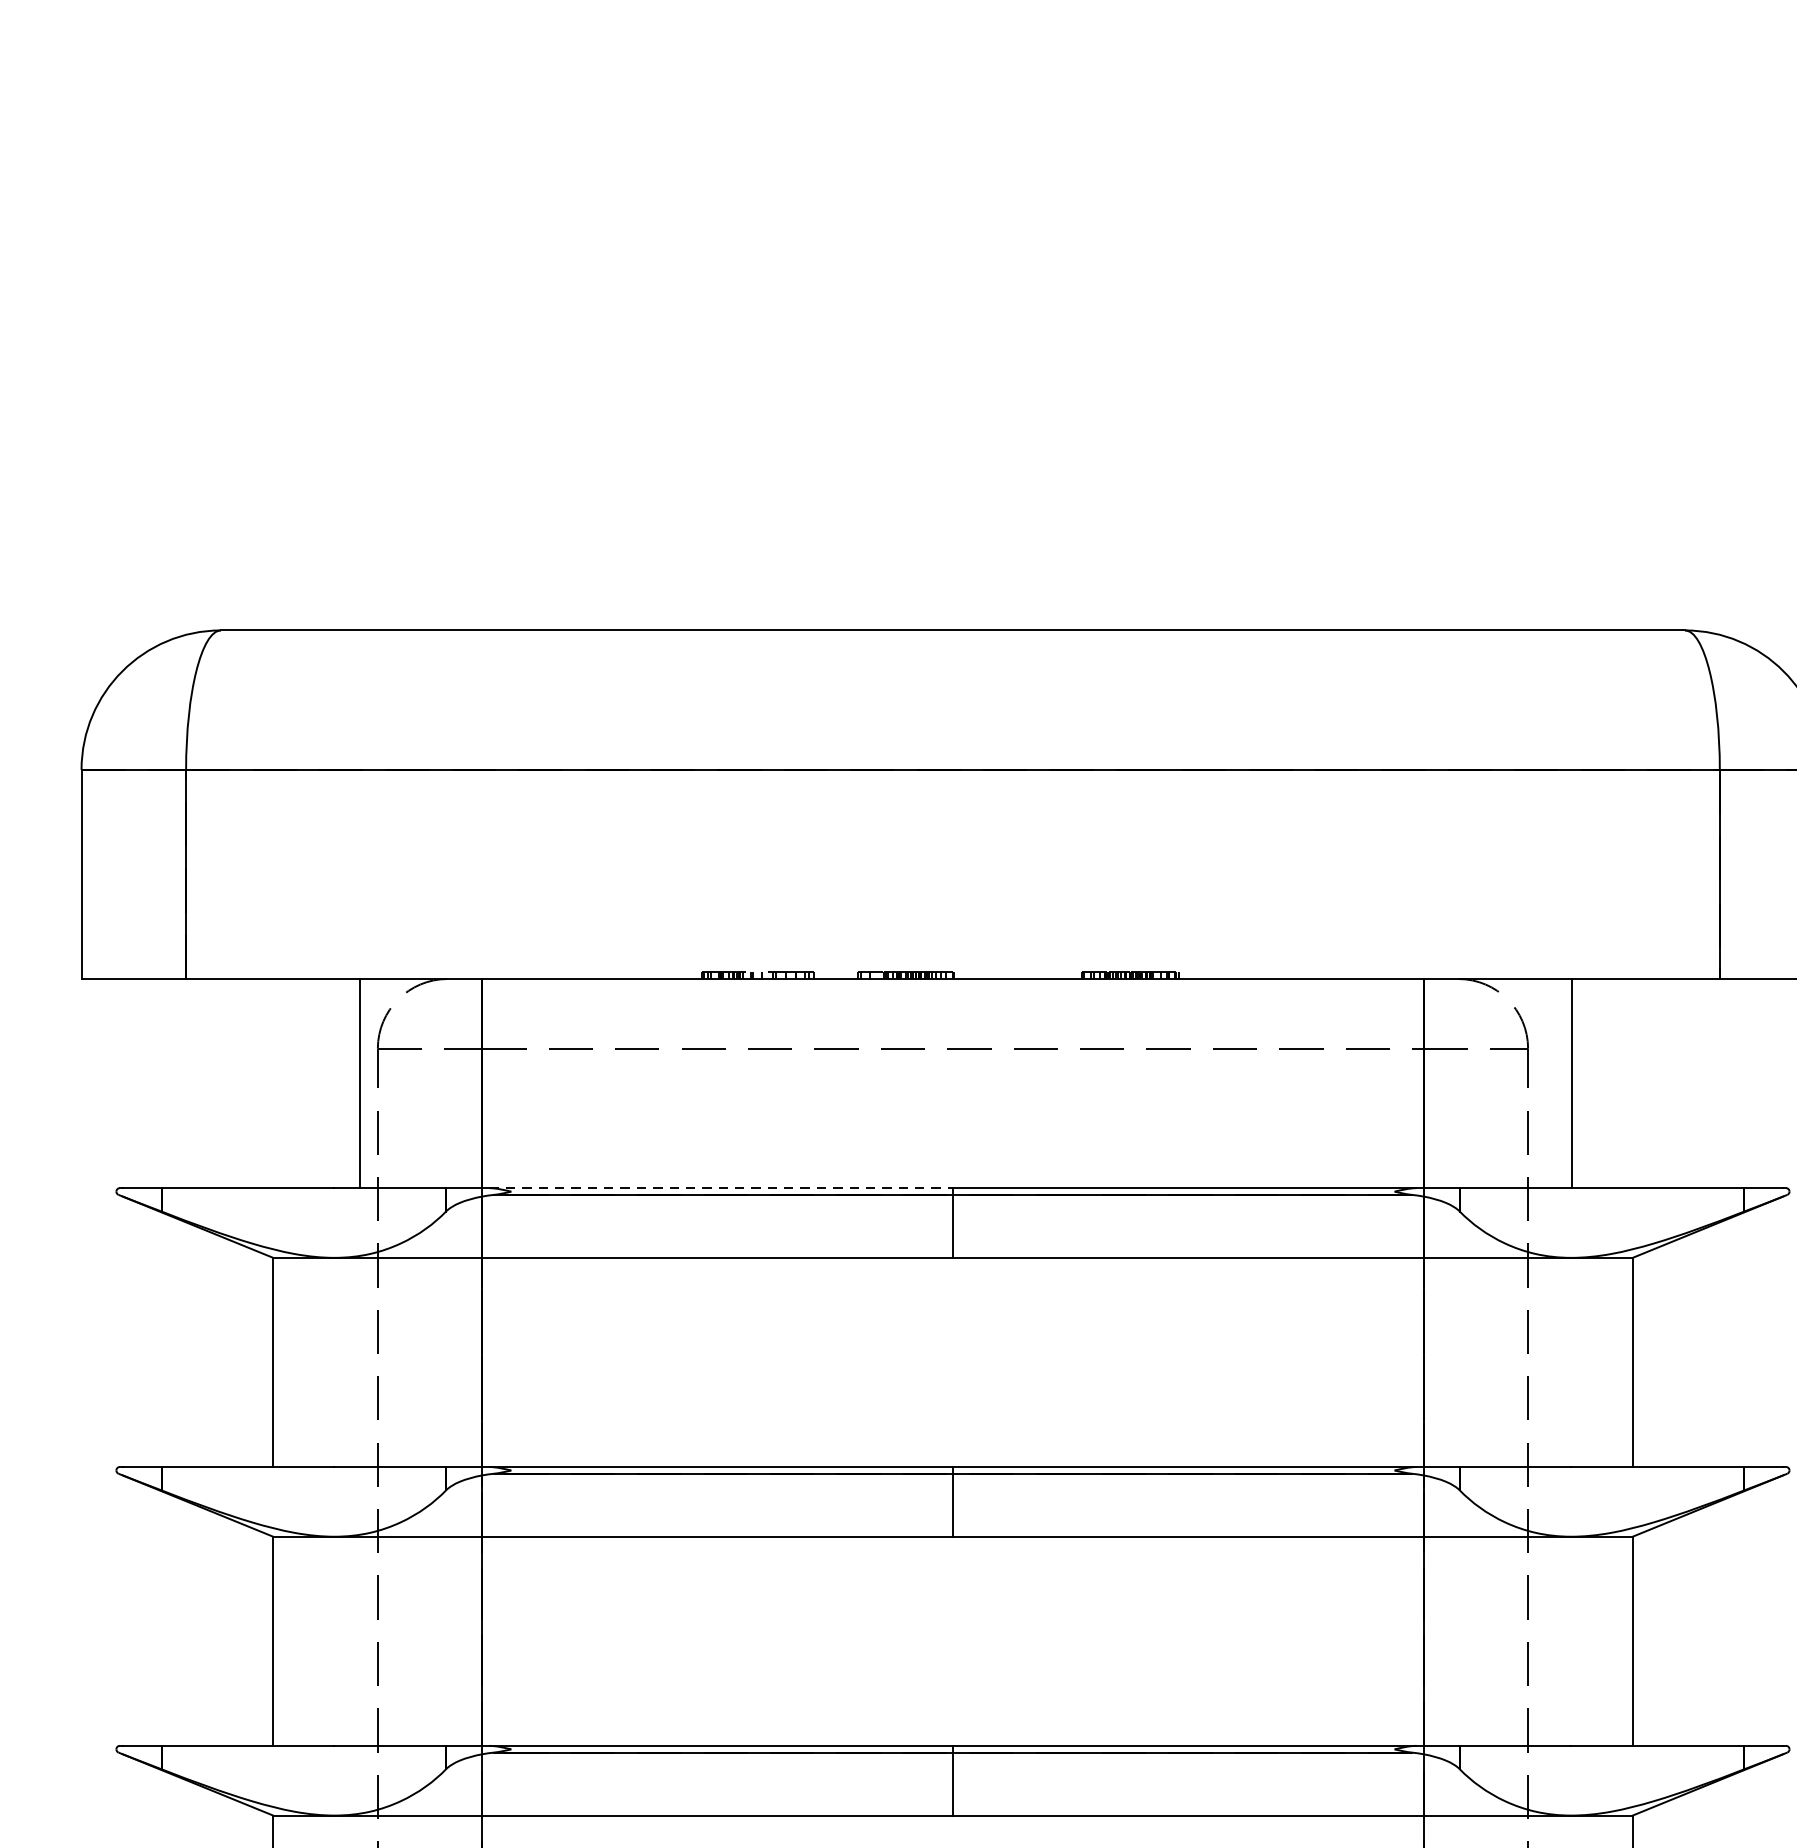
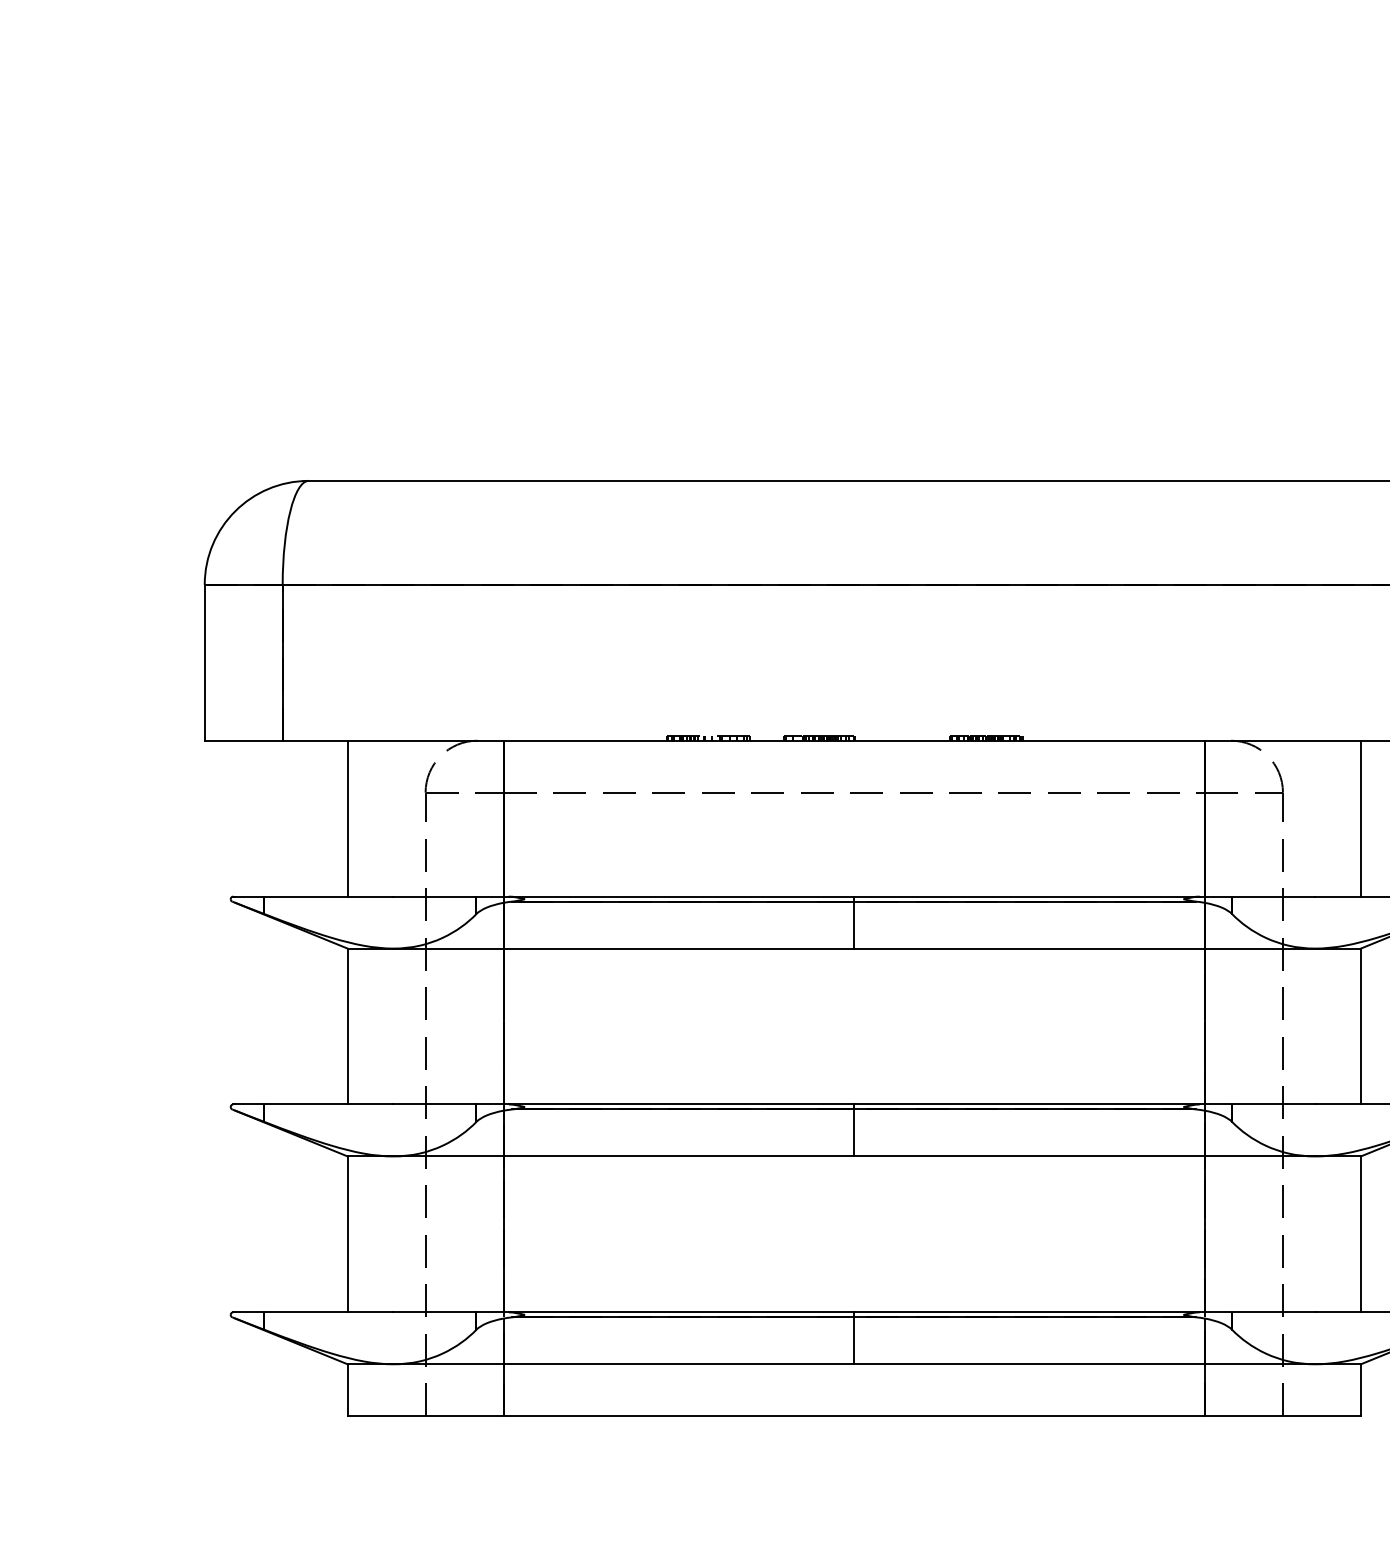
line: (360, 1083) -> (347, 818), moved
line: (1571, 1083) -> (1360, 818), moved
line: (721, 1188) -> (681, 896), dashed -> solid

